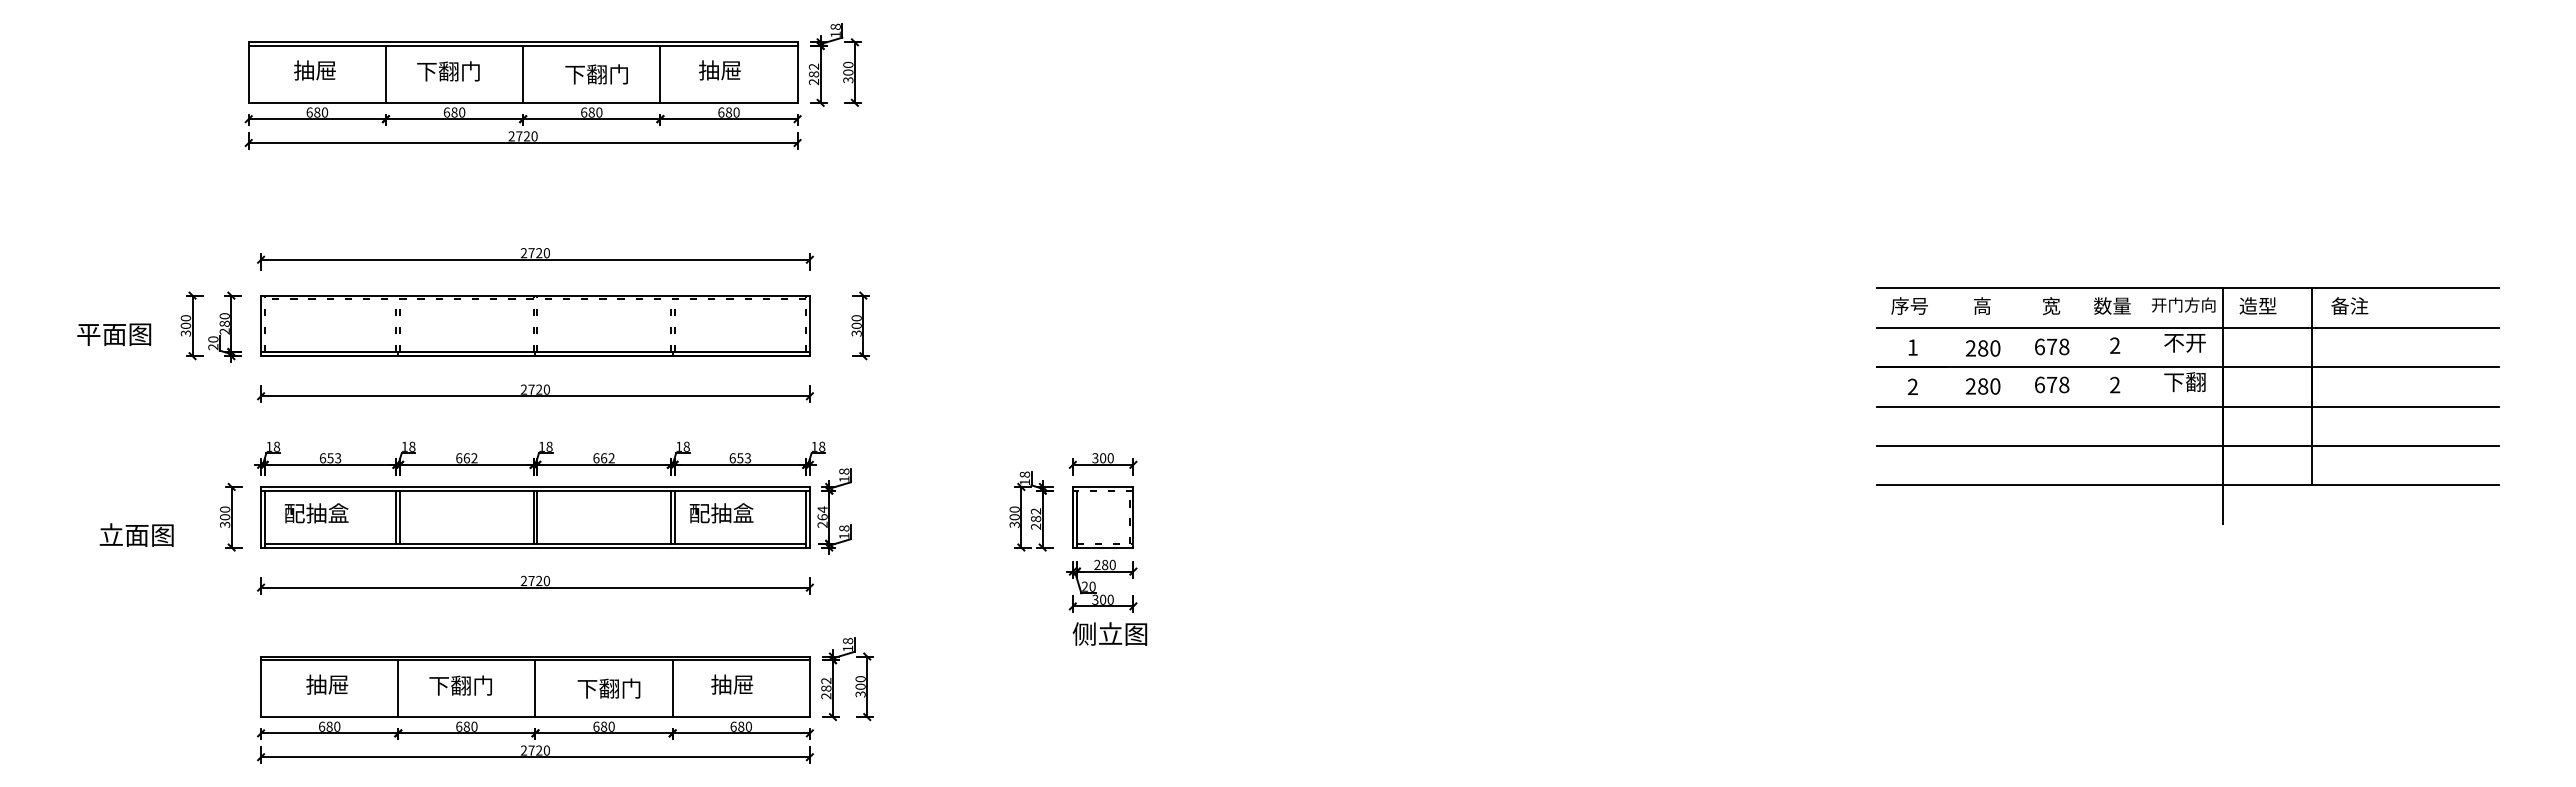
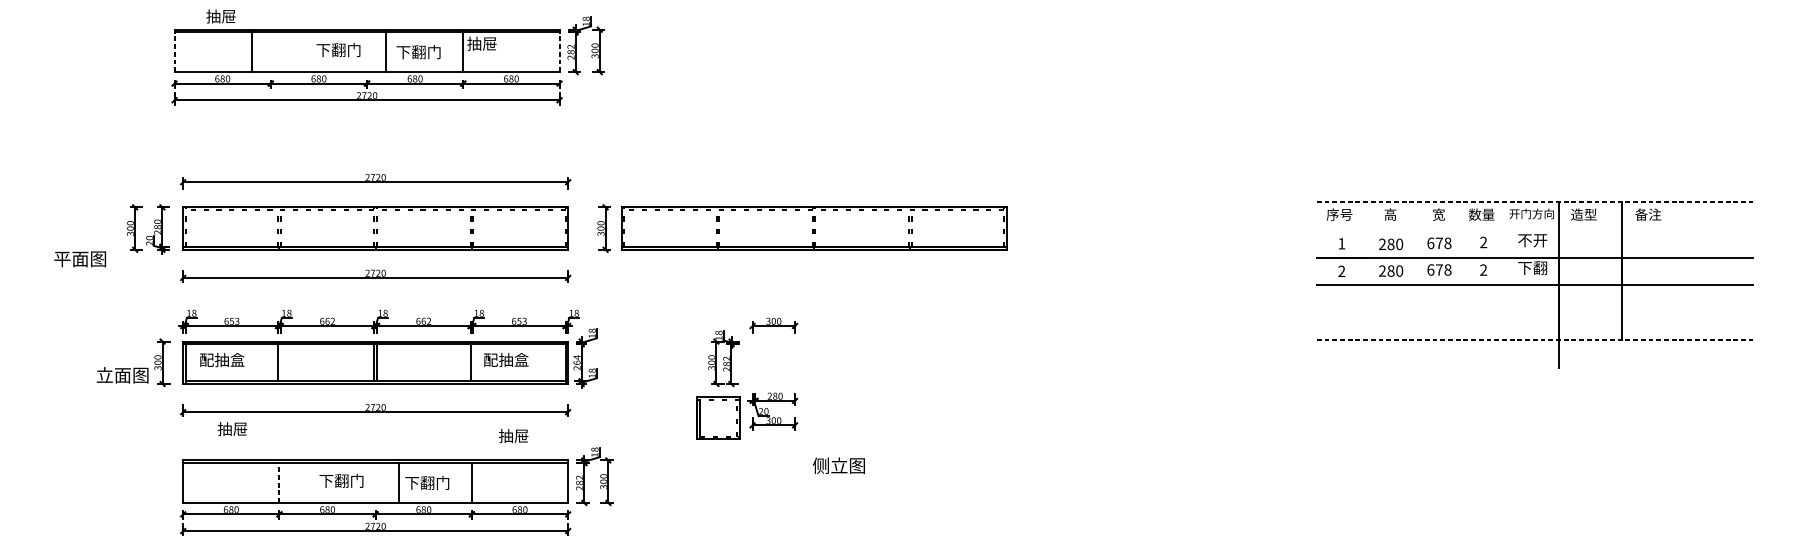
text: (314, 70) -> (220, 16), moved
text: (719, 70) -> (481, 43), moved
text: (448, 71) -> (338, 50), moved
line: (248, 72) -> (174, 50), solid -> dashed
line: (797, 72) -> (559, 50), solid -> dashed
line: (385, 73) -> (251, 51), moved
line: (523, 73) -> (386, 51), moved
line: (2187, 288) -> (1534, 202), solid -> dashed
part: (1160, 325) -> (814, 228), added
line: (2187, 327) -> (1534, 229), removed
text: (114, 334) -> (80, 259), moved
line: (2187, 445) -> (1534, 312), removed
line: (2187, 485) -> (1534, 340), solid -> dashed
line: (400, 516) -> (281, 362), removed
line: (674, 516) -> (473, 362), removed
part: (1102, 517) -> (717, 418), moved
text: (136, 534) -> (122, 374), moved
text: (1109, 633) -> (838, 465), moved
text: (327, 684) -> (232, 428), moved
text: (732, 684) -> (513, 435), moved
text: (460, 685) -> (341, 480), moved
line: (398, 688) -> (279, 482), solid -> dashed
line: (535, 688) -> (398, 482), moved

